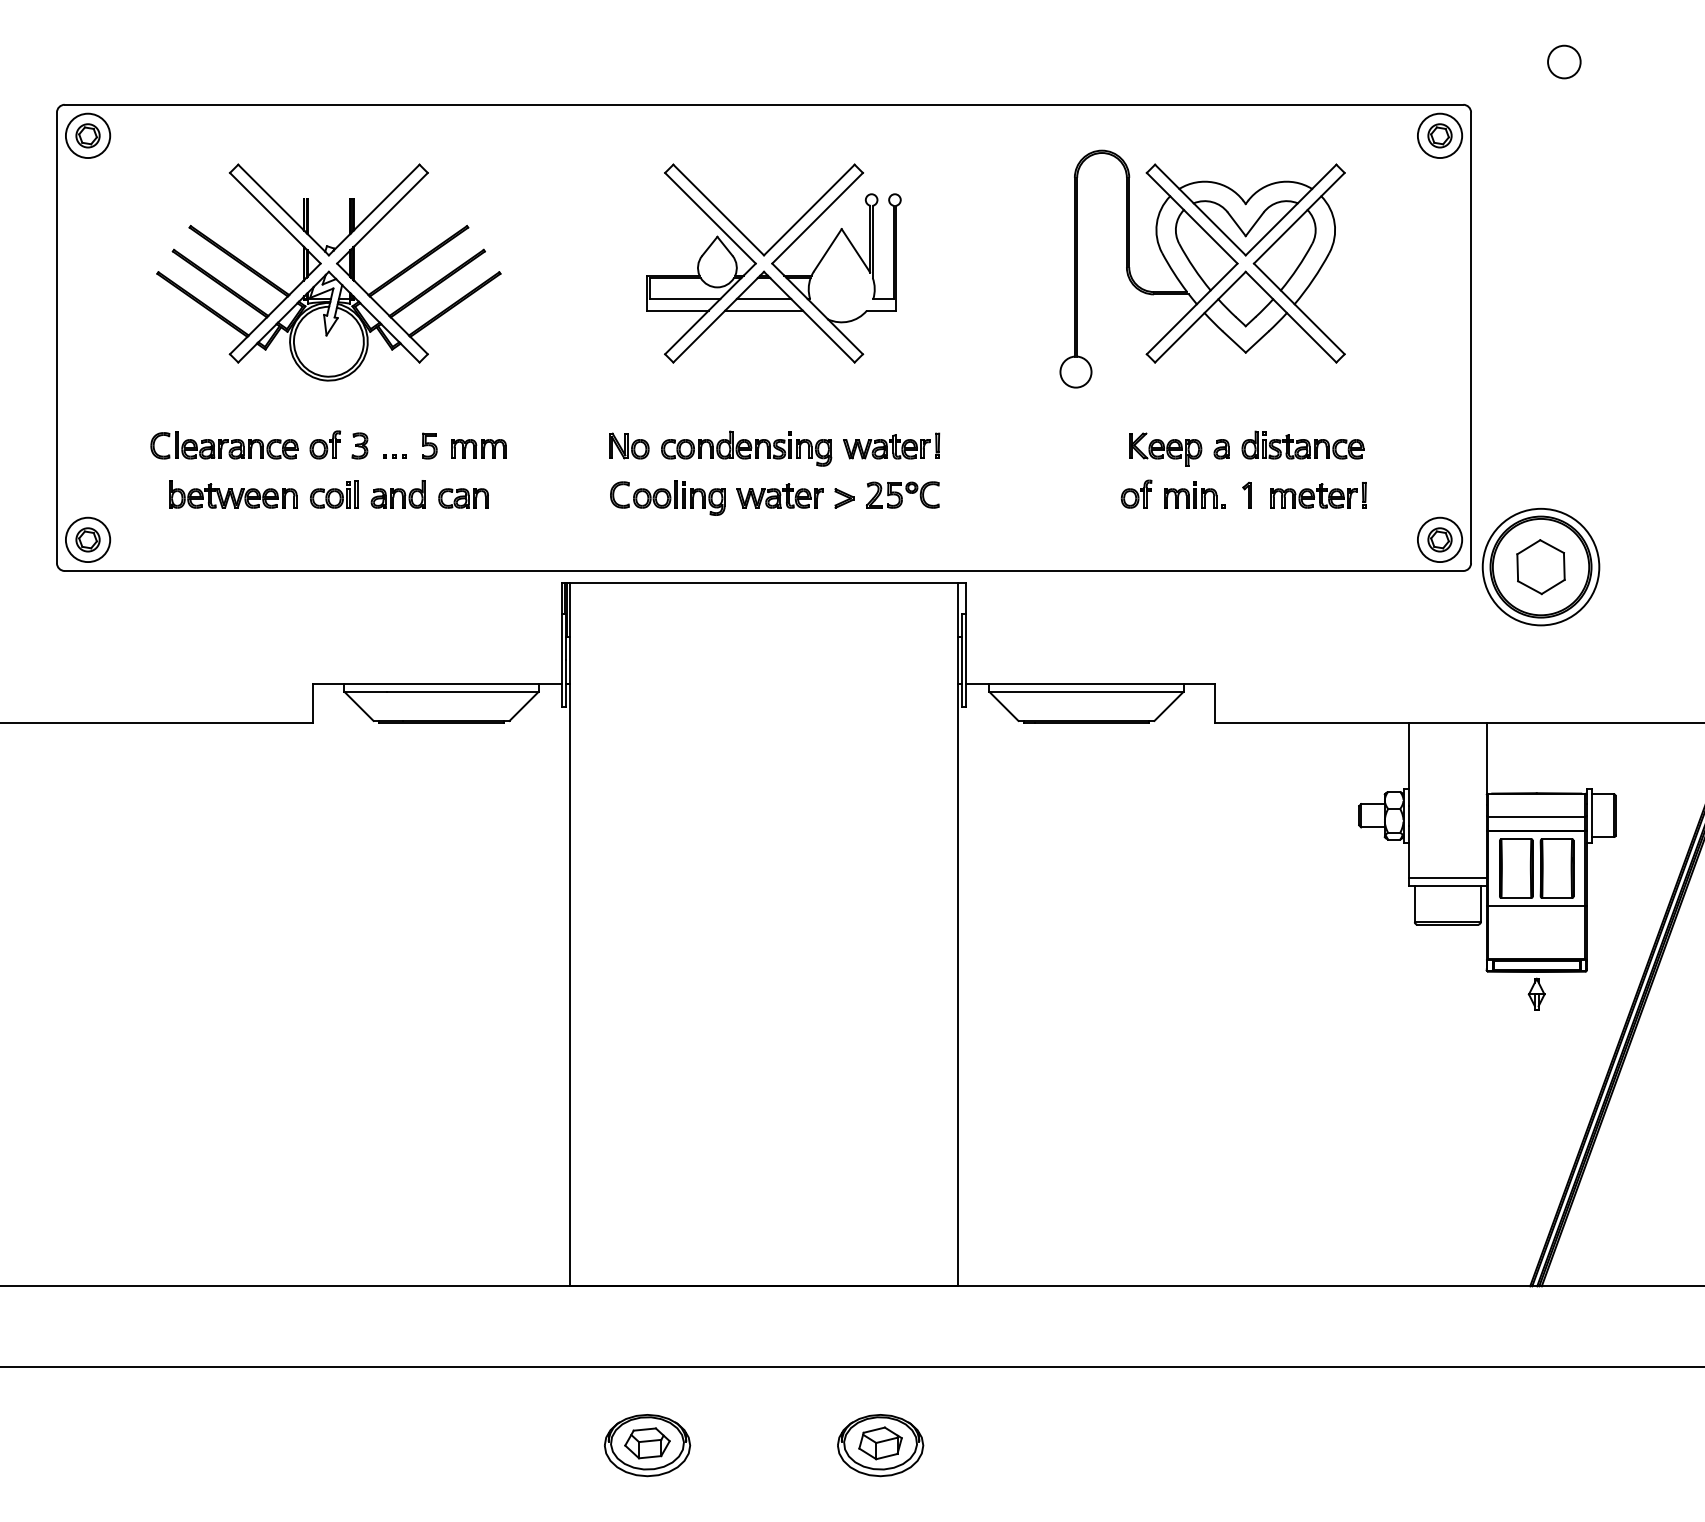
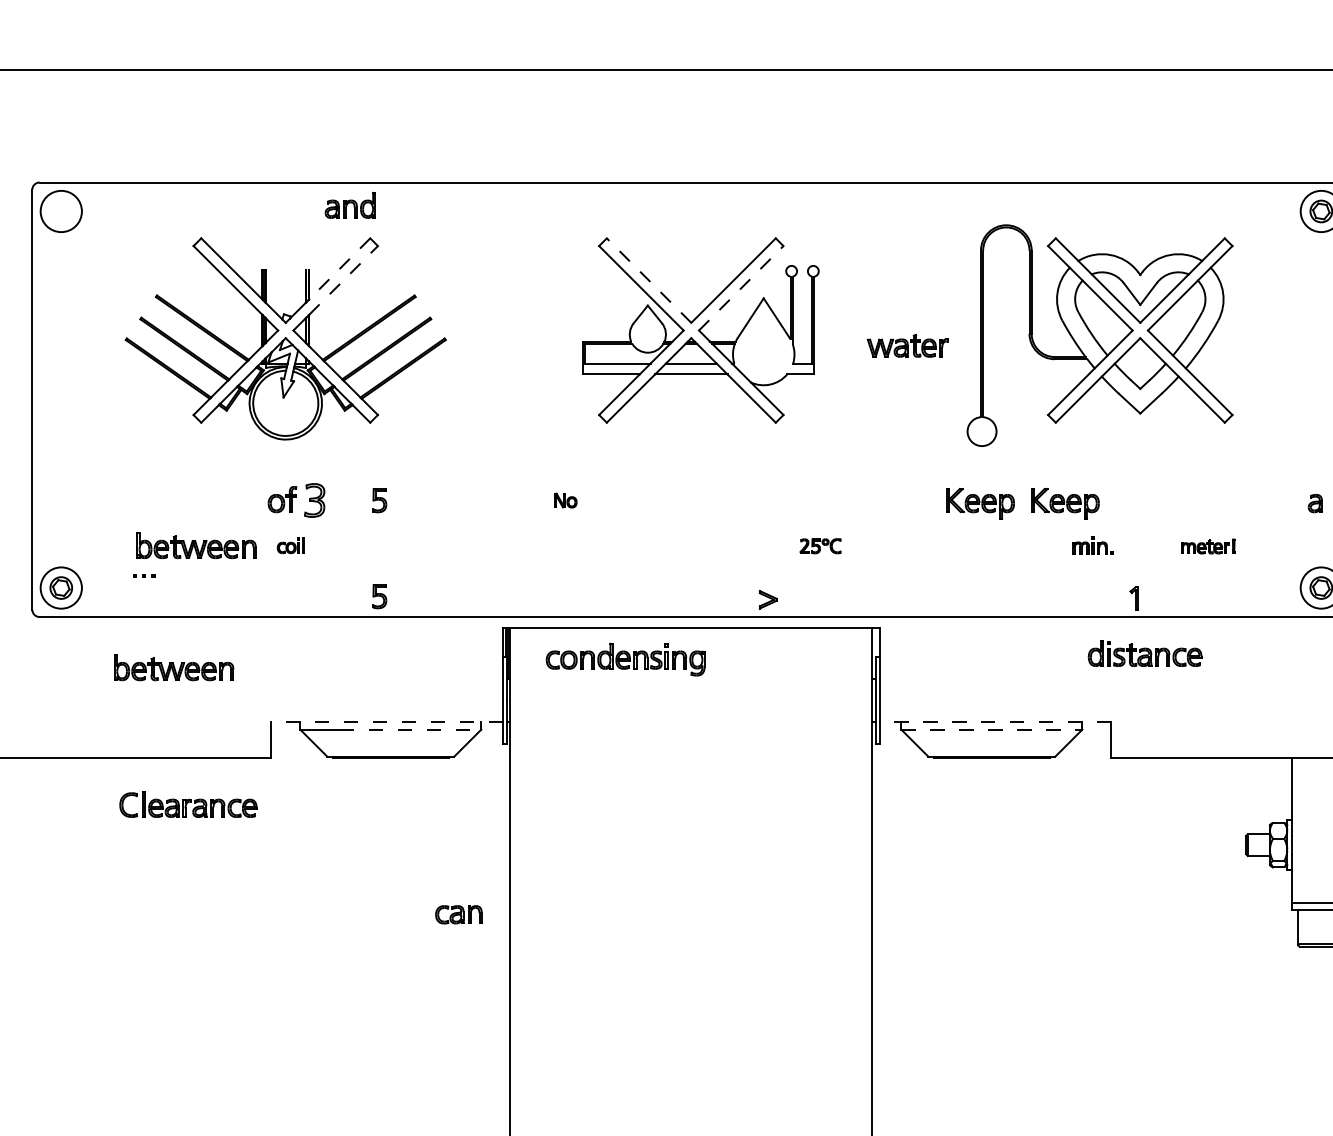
part: (87, 135) -> (60, 211), removed
line: (386, 197) -> (339, 268), solid -> dashed
line: (391, 209) -> (344, 280), solid -> dashed
line: (718, 209) -> (648, 280), solid -> dashed
line: (817, 217) -> (741, 287), solid -> dashed
part: (1302, 444) -> (1144, 652), moved
part: (224, 445) -> (188, 804), moved
part: (359, 445) -> (314, 500), size x1.4
part: (629, 445) -> (565, 500), size x0.6
part: (891, 445) -> (810, 500), removed
part: (478, 448) -> (425, 502), removed
part: (746, 448) -> (625, 659), moved
part: (1074, 449) -> (980, 503), added
part: (1221, 449) -> (1315, 503), moved
part: (394, 456) -> (143, 575), moved
part: (1136, 493) -> (1038, 544), removed
part: (334, 494) -> (290, 545), size x0.6
part: (397, 494) -> (349, 205), moved
part: (902, 494) -> (820, 545), size x0.6
part: (1194, 494) -> (1092, 545), size x0.7
part: (1246, 494) -> (1133, 597), moved
part: (779, 495) -> (907, 345), moved
part: (1318, 495) -> (1208, 546), size x0.6
part: (667, 497) -> (601, 548), removed
part: (463, 498) -> (458, 914), moved
part: (844, 498) -> (768, 599), moved
part: (429, 548) -> (379, 596), added
part: (209, 625) -> (174, 667), added
line: (437, 683) -> (386, 721), solid -> dashed
line: (1089, 683) -> (994, 721), solid -> dashed
line: (462, 691) -> (410, 729), solid -> dashed
line: (1086, 691) -> (991, 729), solid -> dashed

